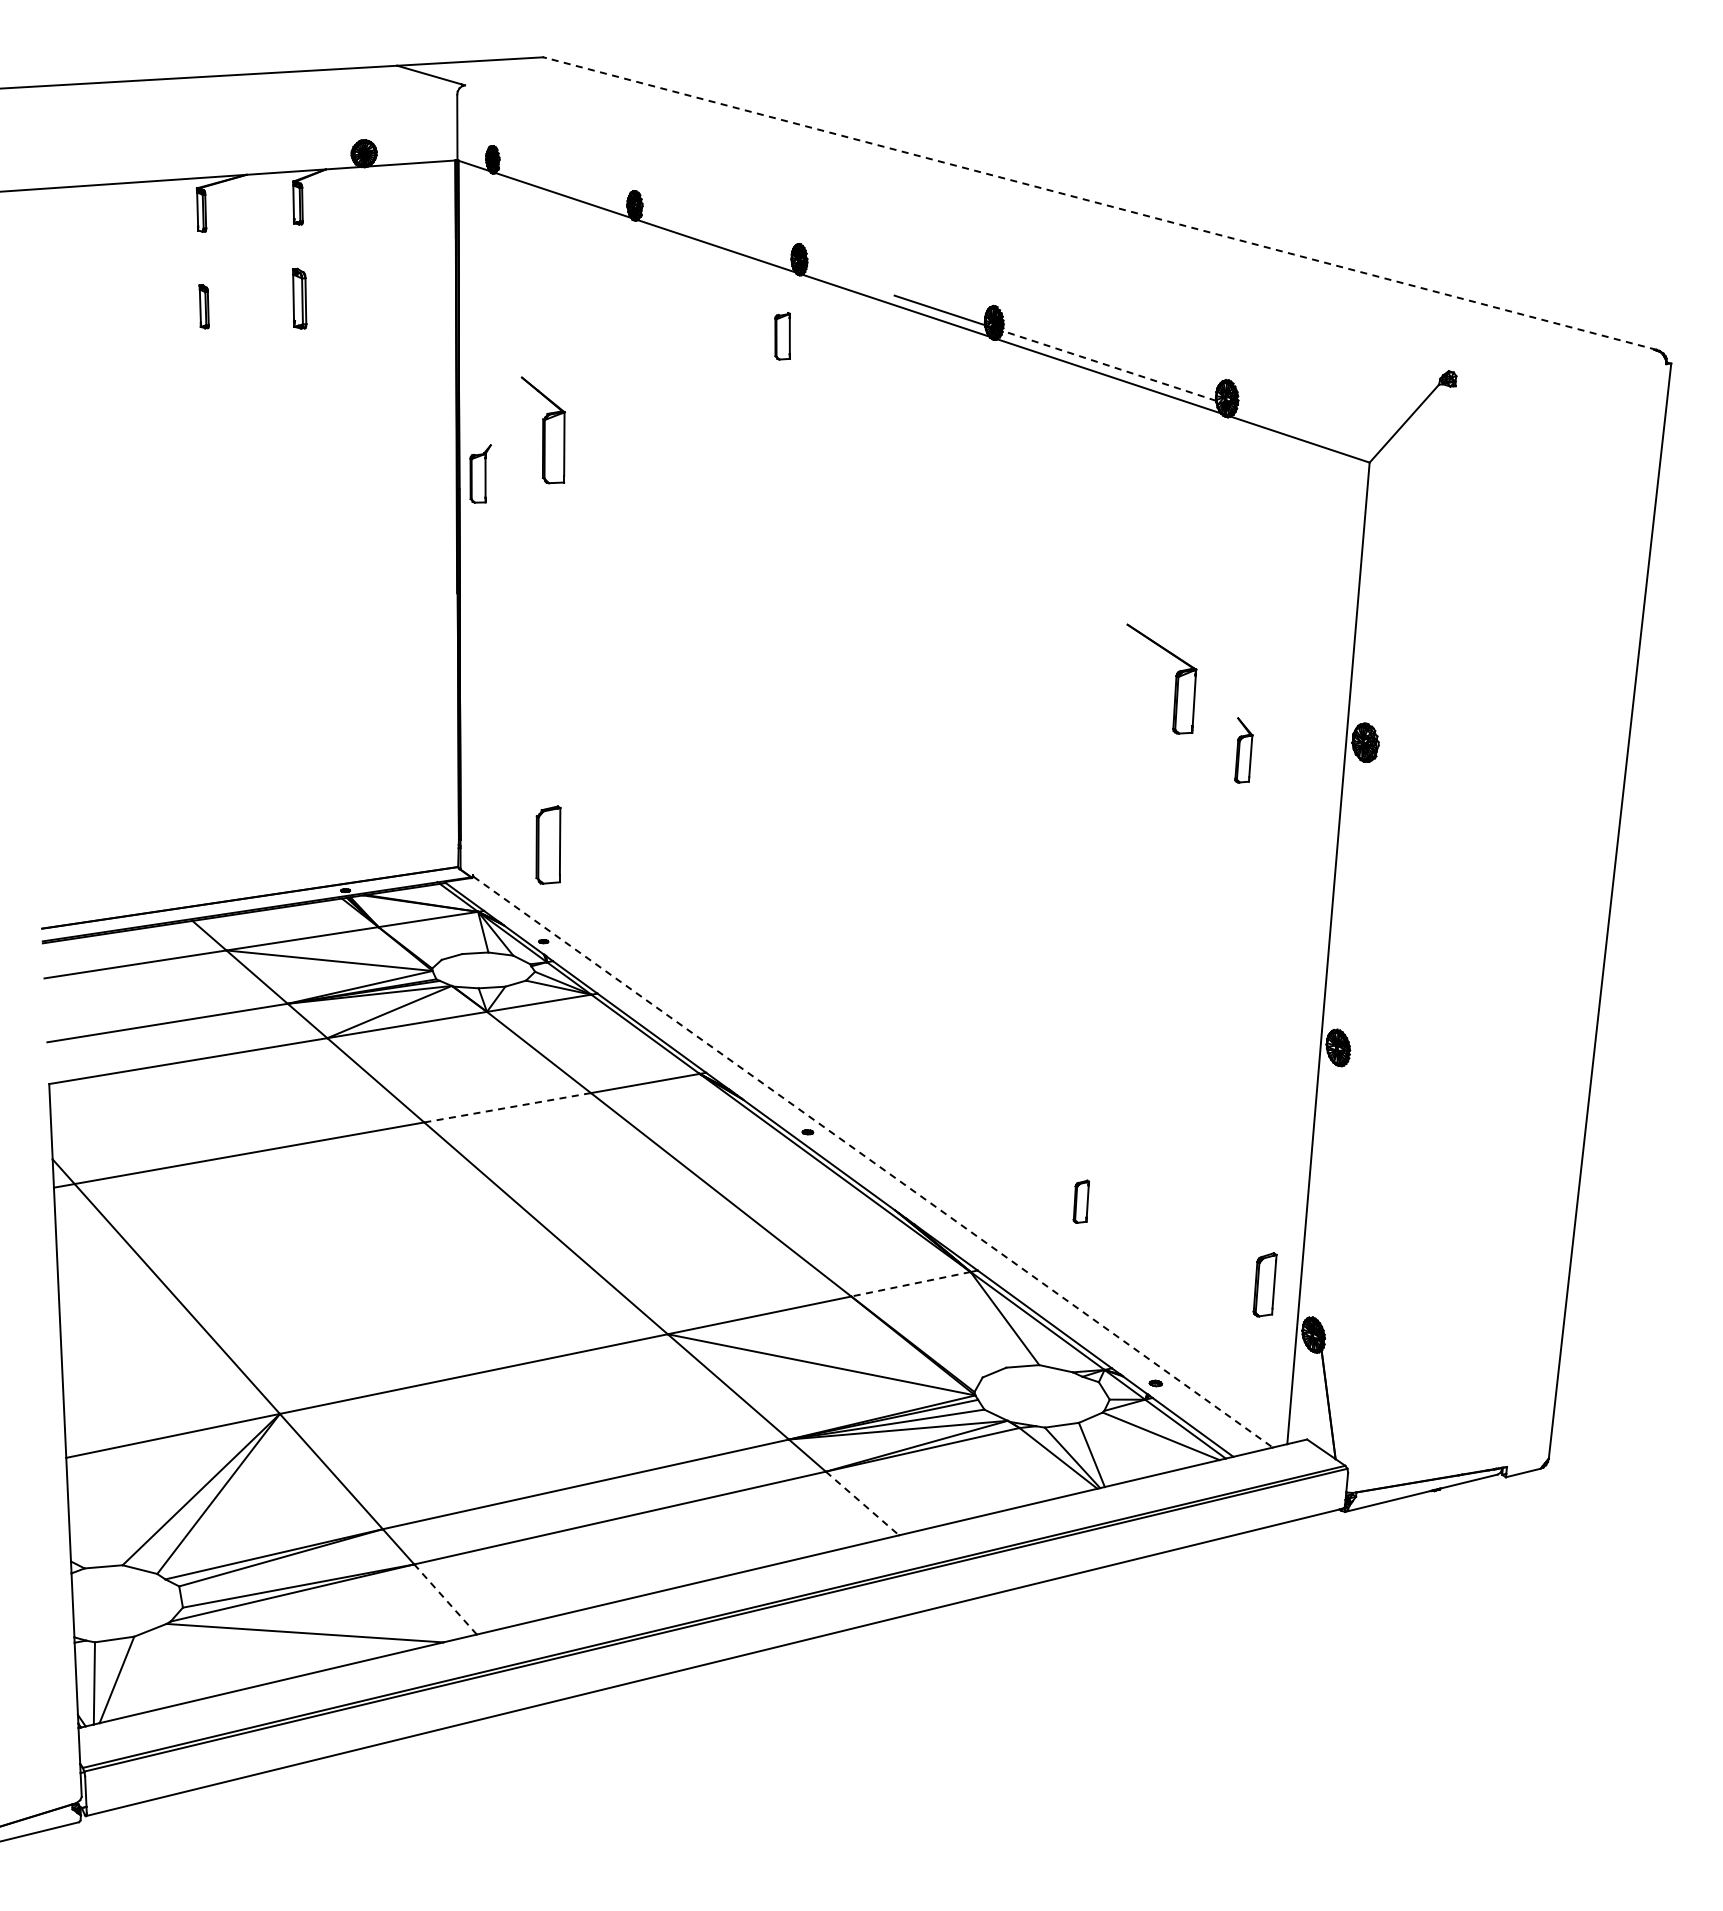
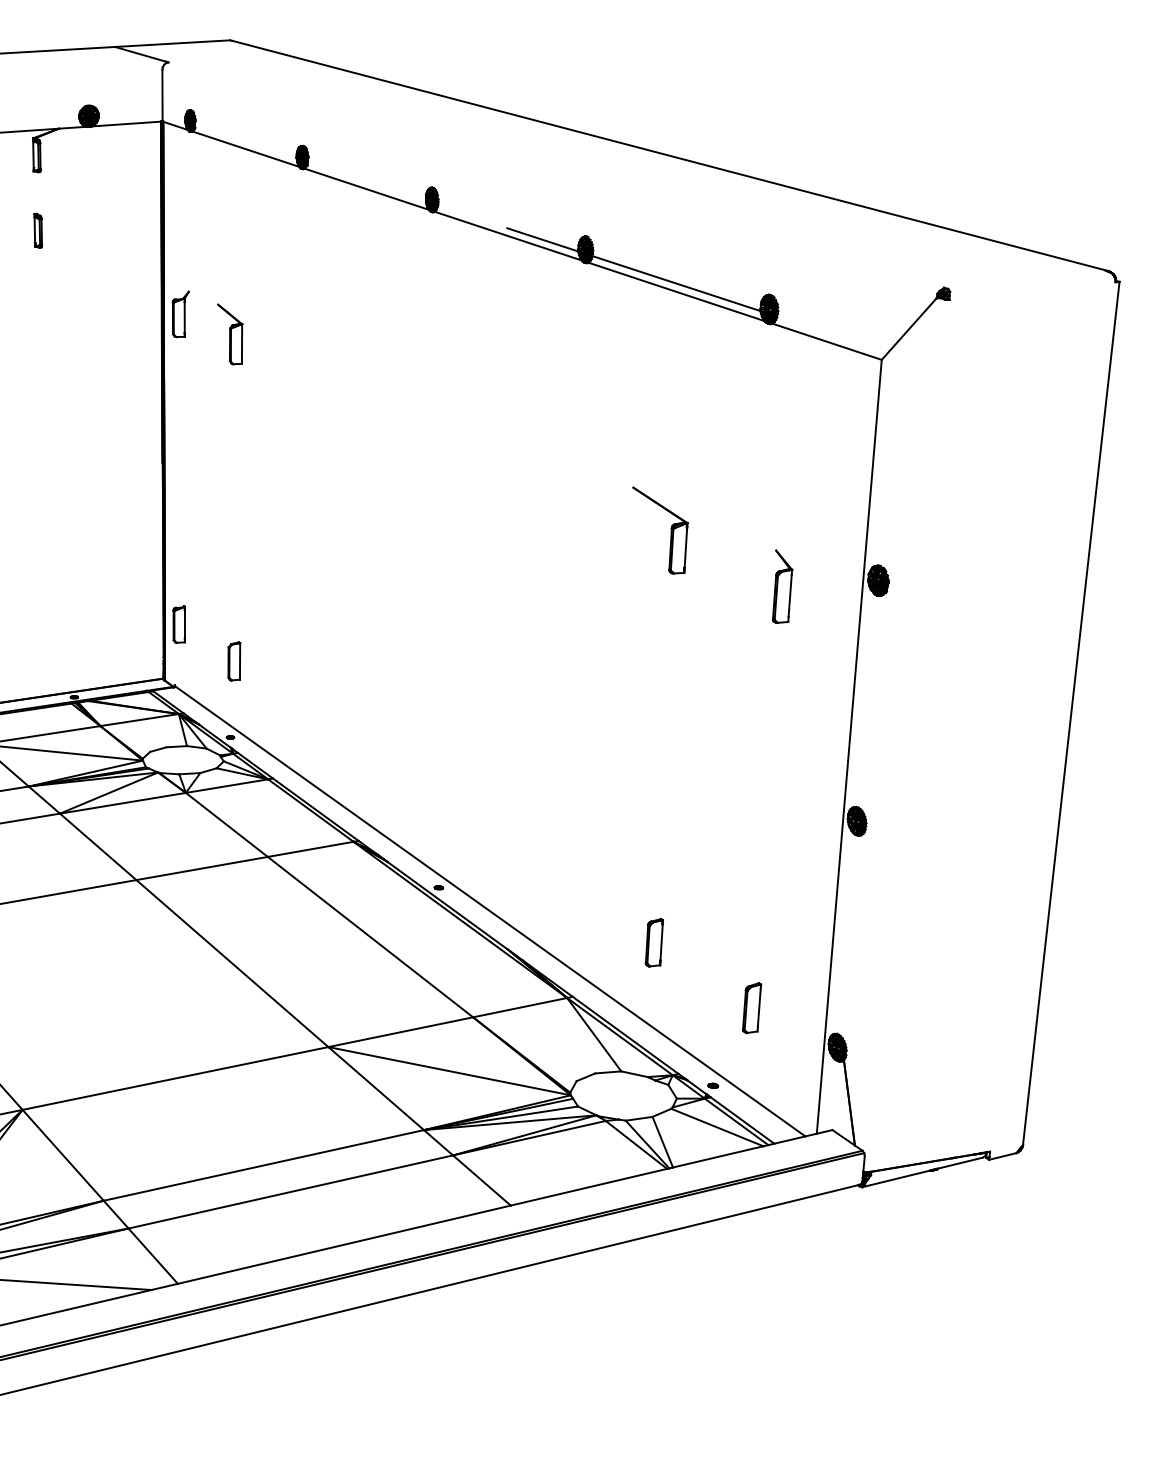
line: (1100, 203) -> (669, 155), dashed -> solid
part: (299, 298) -> (38, 230), size x0.71
part: (782, 336) -> (179, 624), moved
line: (1113, 367) -> (679, 284), dashed -> solid
part: (542, 430) -> (229, 334), size x0.71
part: (480, 473) -> (180, 314), moved
part: (1175, 678) -> (671, 530), moved
part: (1243, 750) -> (782, 586), size x1.43
part: (548, 844) -> (234, 660), size x0.62
line: (507, 1107) -> (202, 868), dashed -> solid
line: (873, 1162) -> (490, 911), dashed -> solid
part: (1081, 1201) -> (654, 942), size x1.43
line: (910, 1284) -> (519, 1007), dashed -> solid
part: (1264, 1284) -> (751, 1007), moved
line: (862, 1503) -> (481, 1180), dashed -> solid
line: (445, 1599) -> (153, 1256), dashed -> solid

